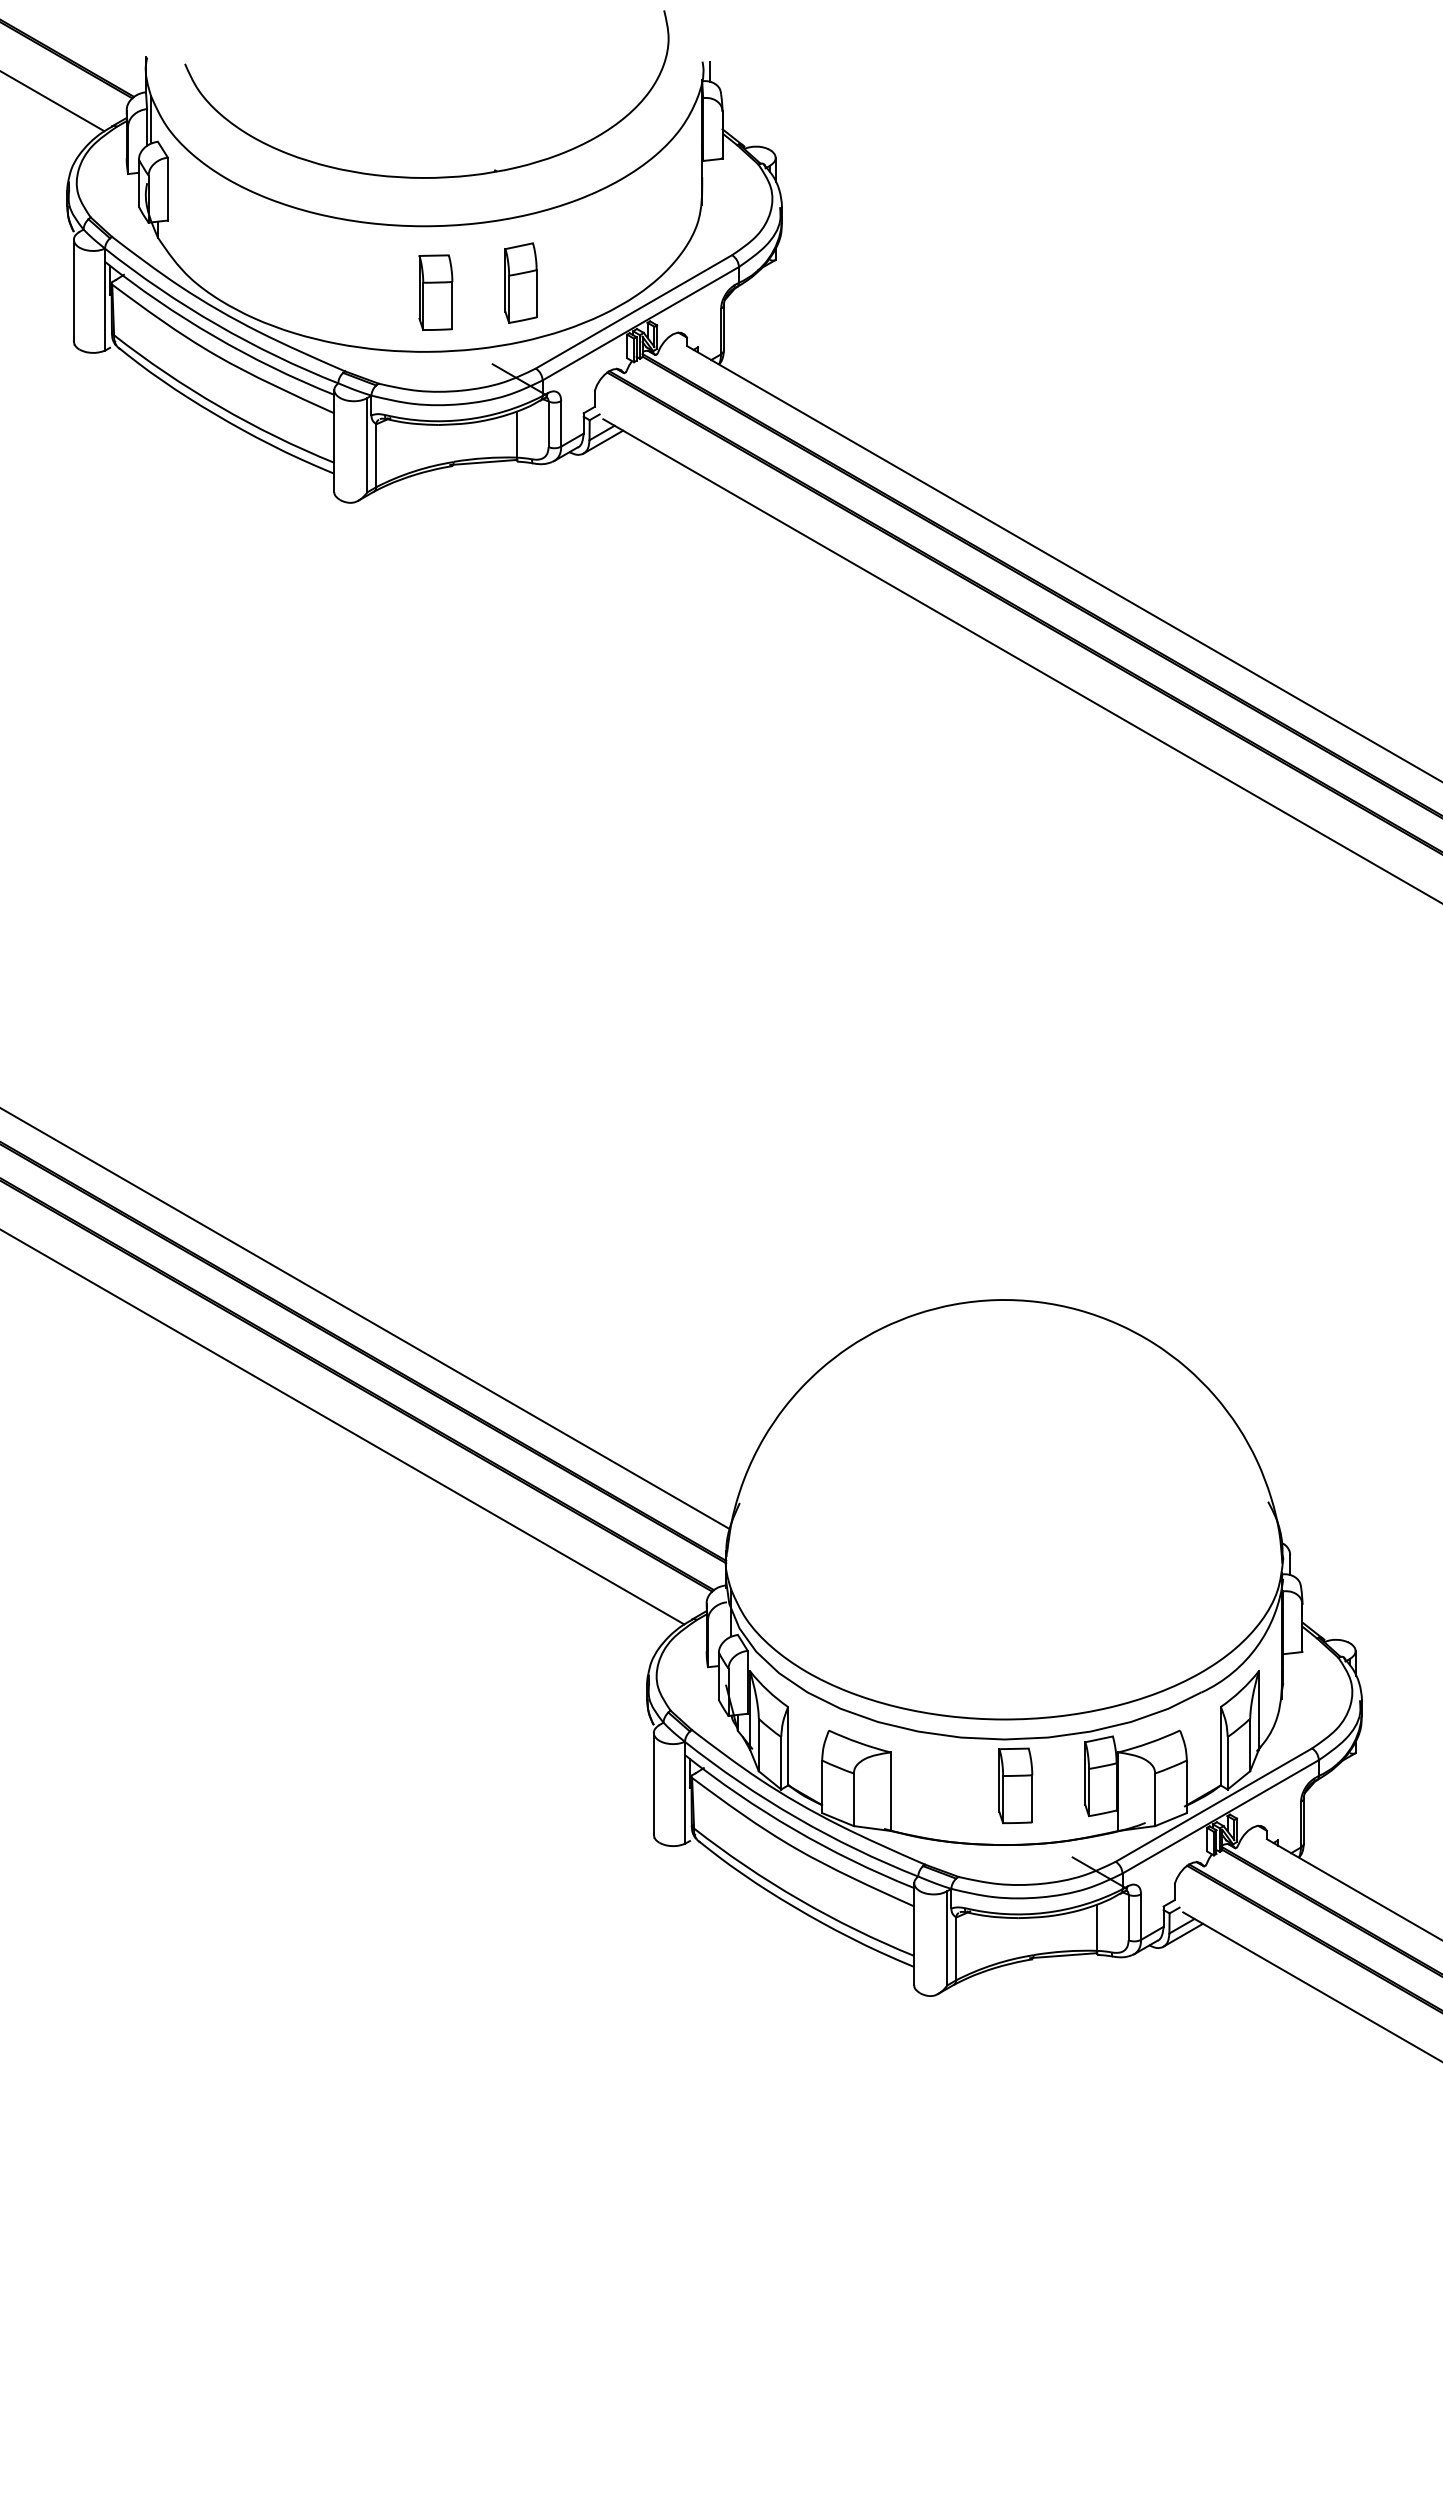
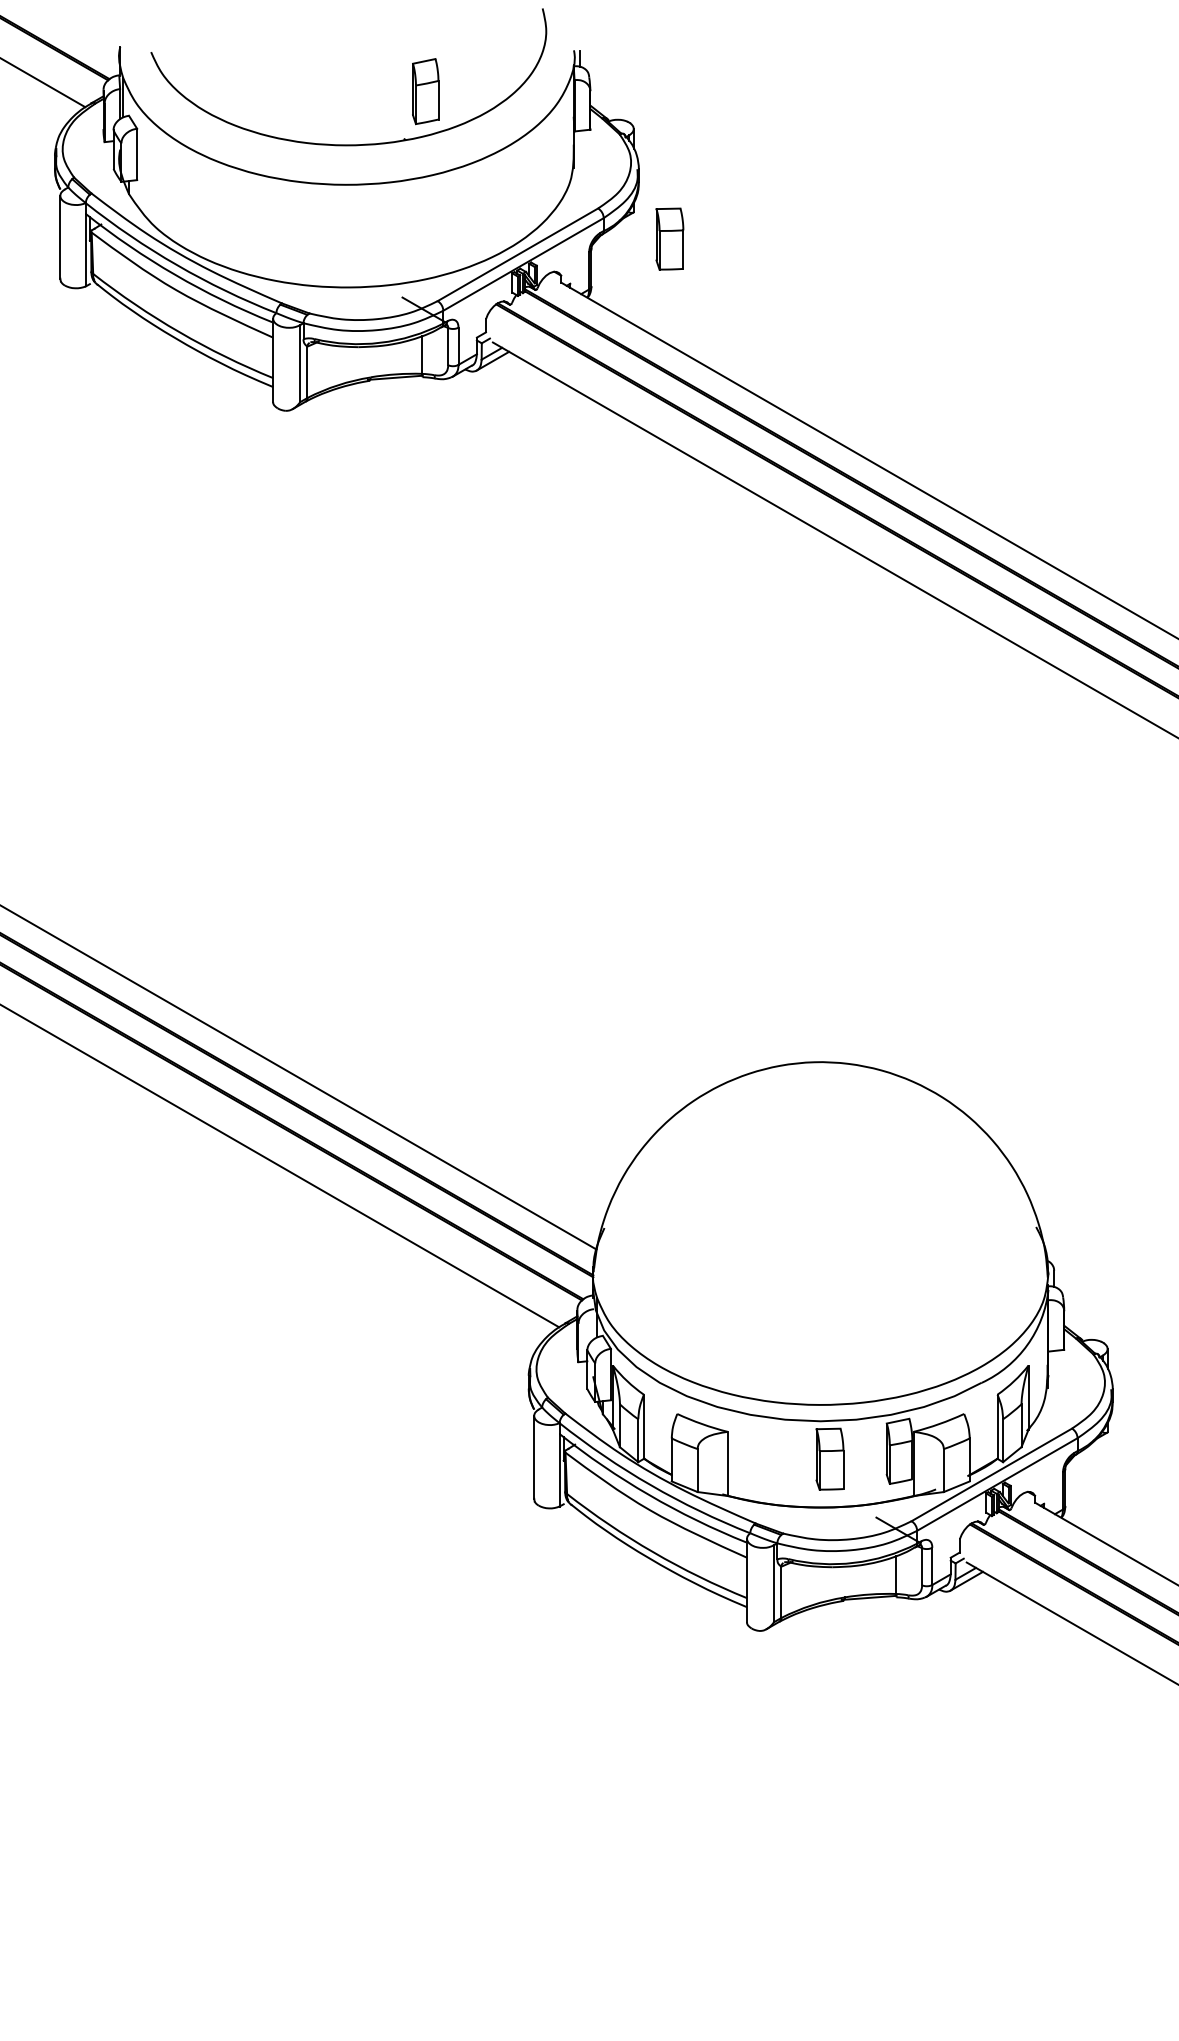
part: (520, 282) -> (425, 91), moved
part: (435, 292) -> (669, 238), moved

